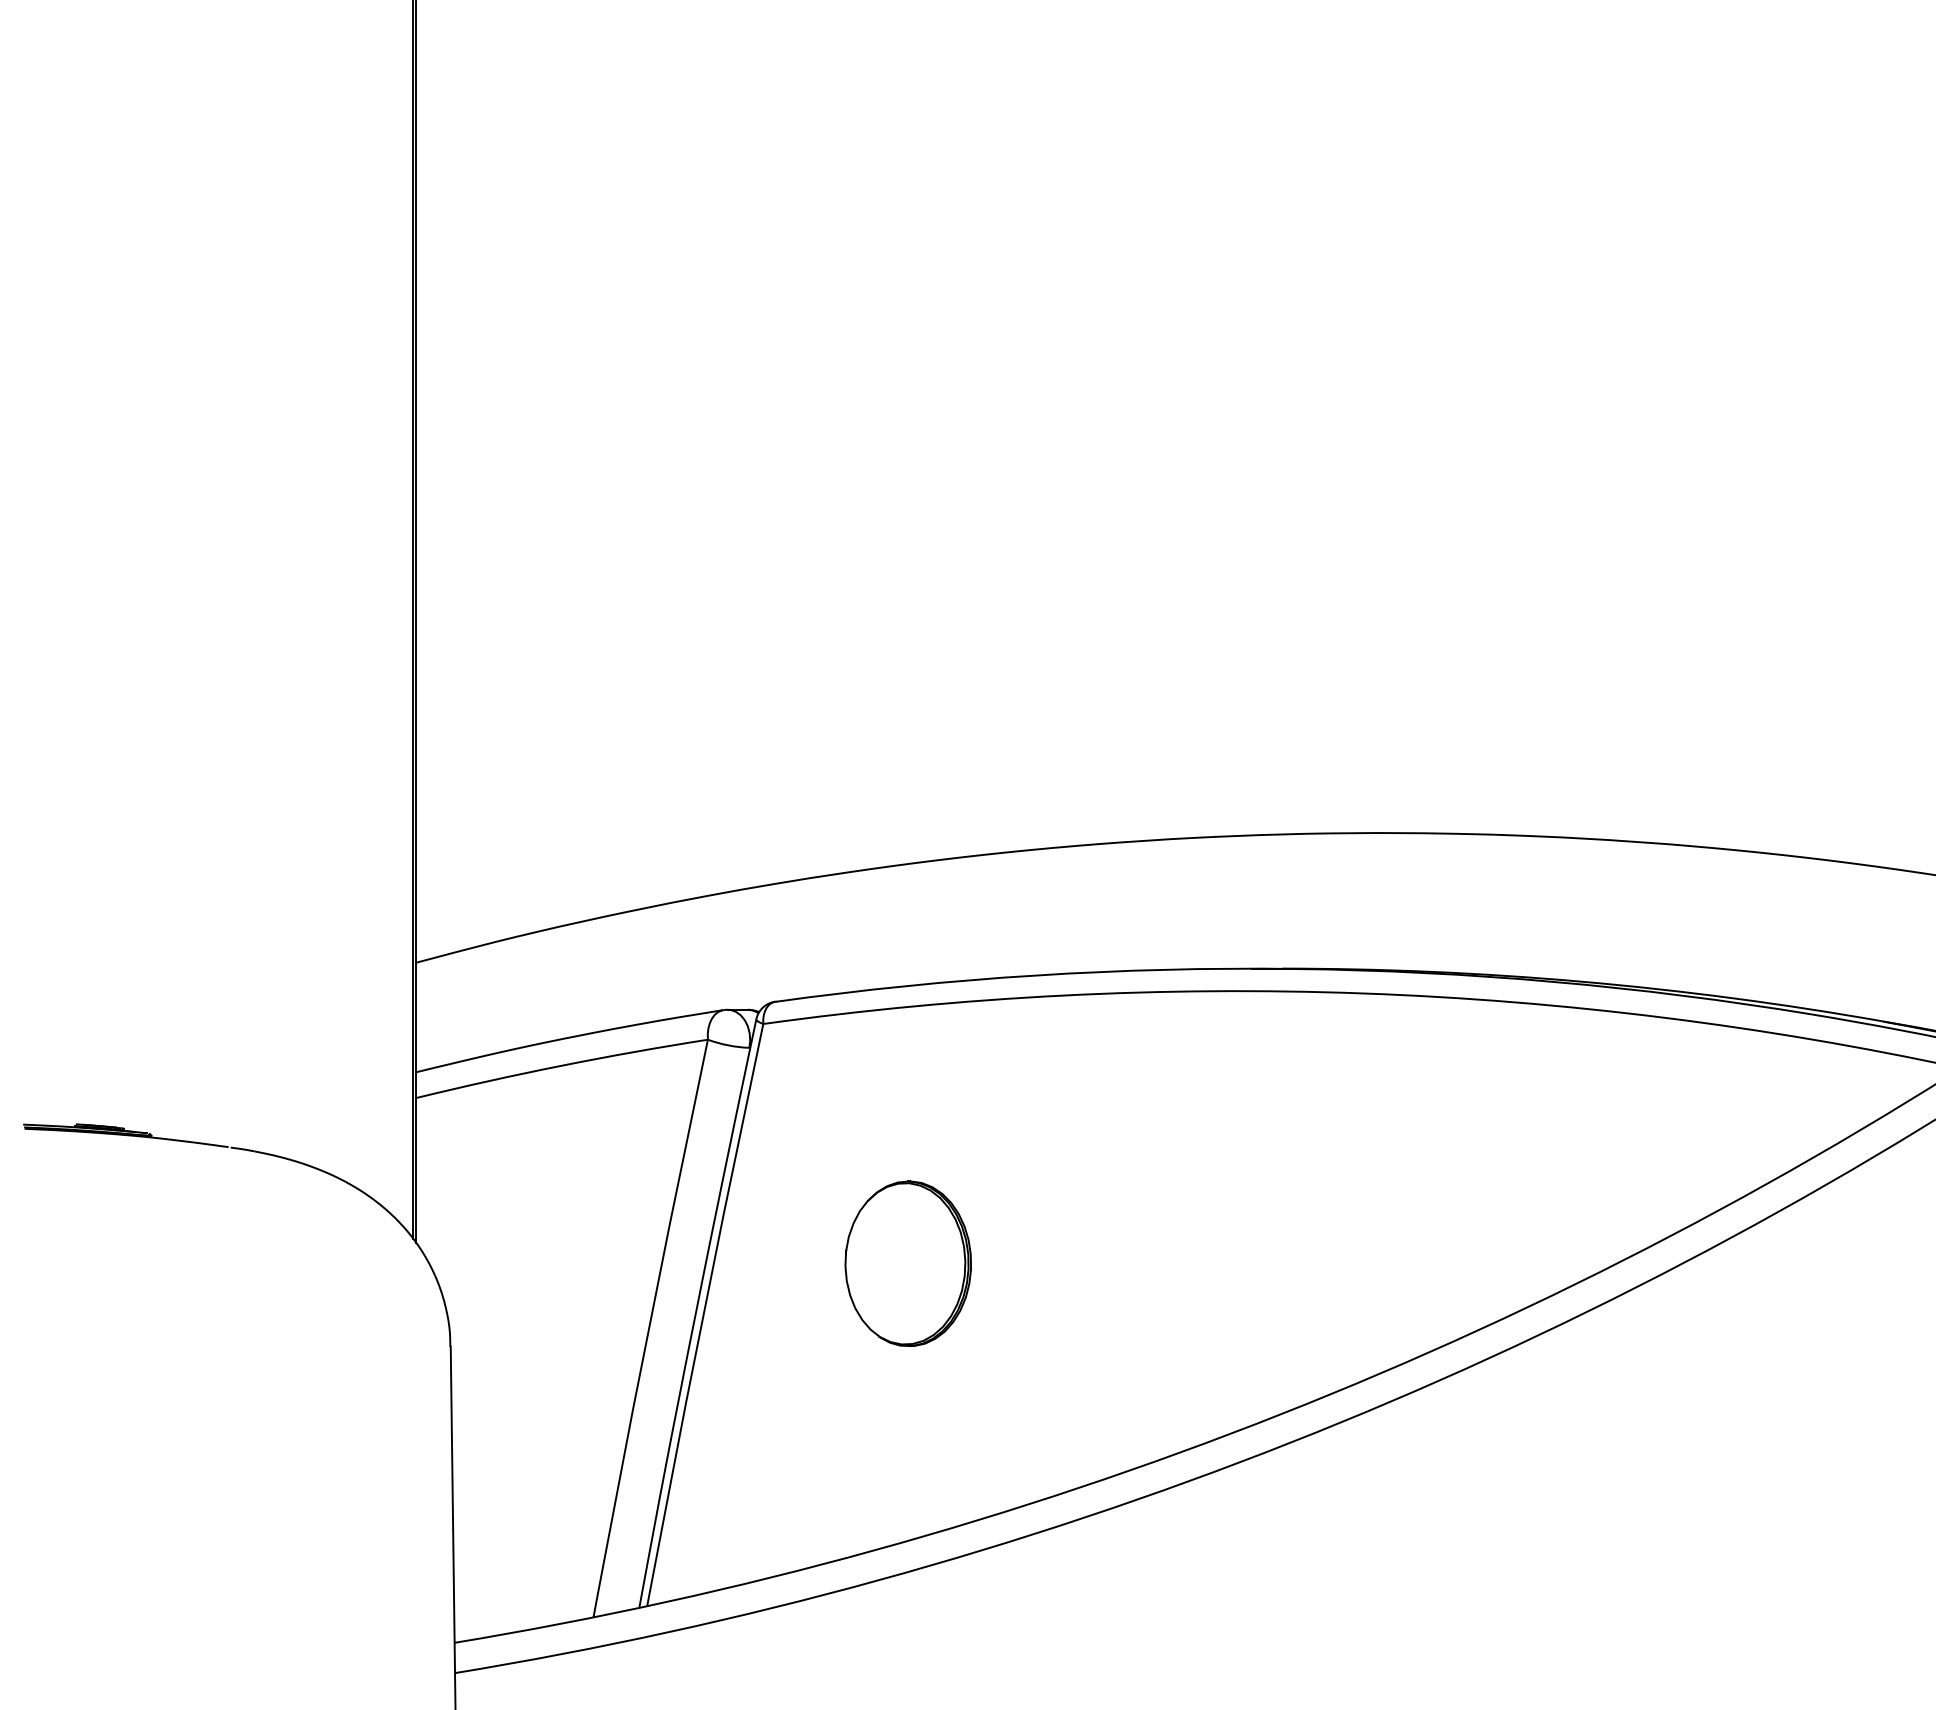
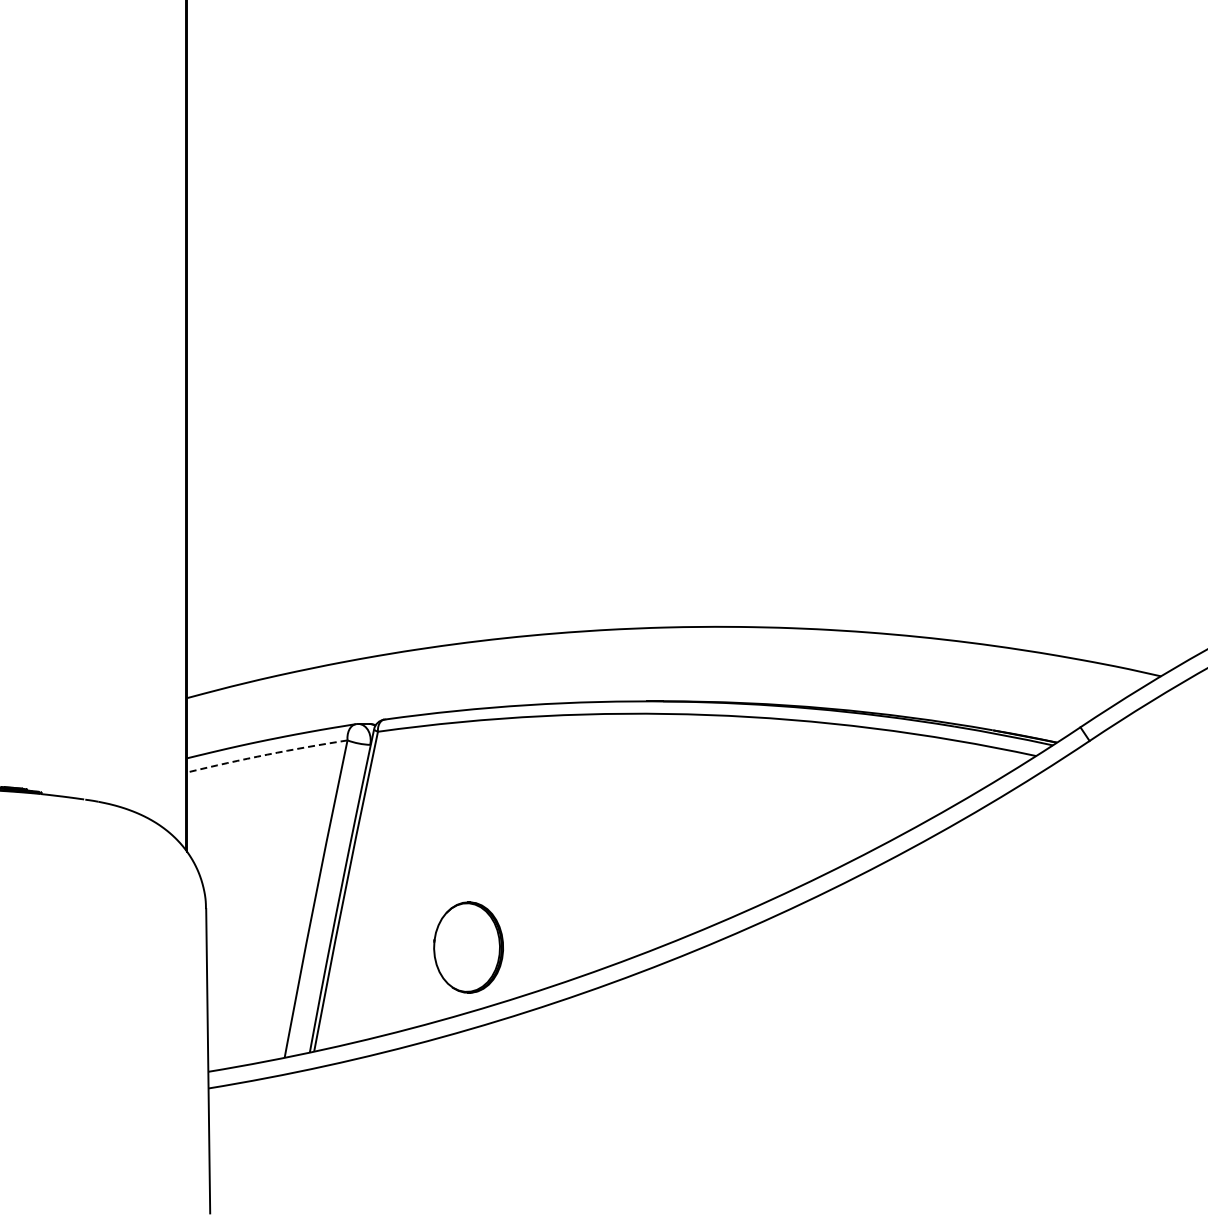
arc: (562, 1065) -> (267, 754), solid -> dashed
part: (908, 1263) -> (468, 947), moved

